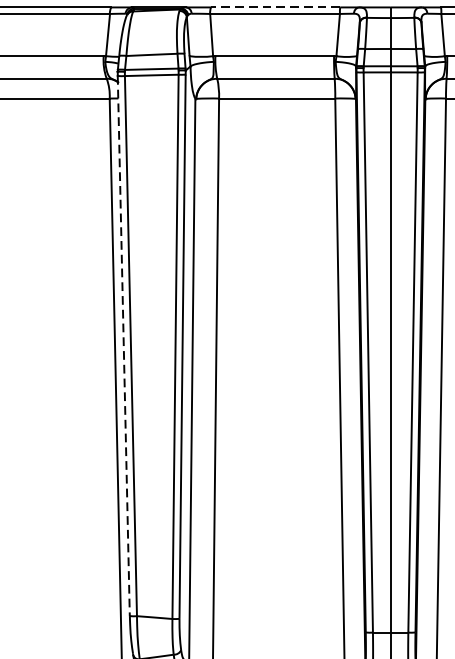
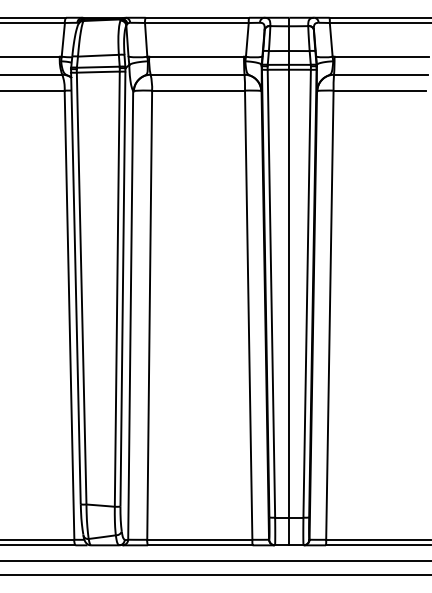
line: (275, 7) -> (197, 17), dashed -> solid
line: (123, 344) -> (75, 287), dashed -> solid

